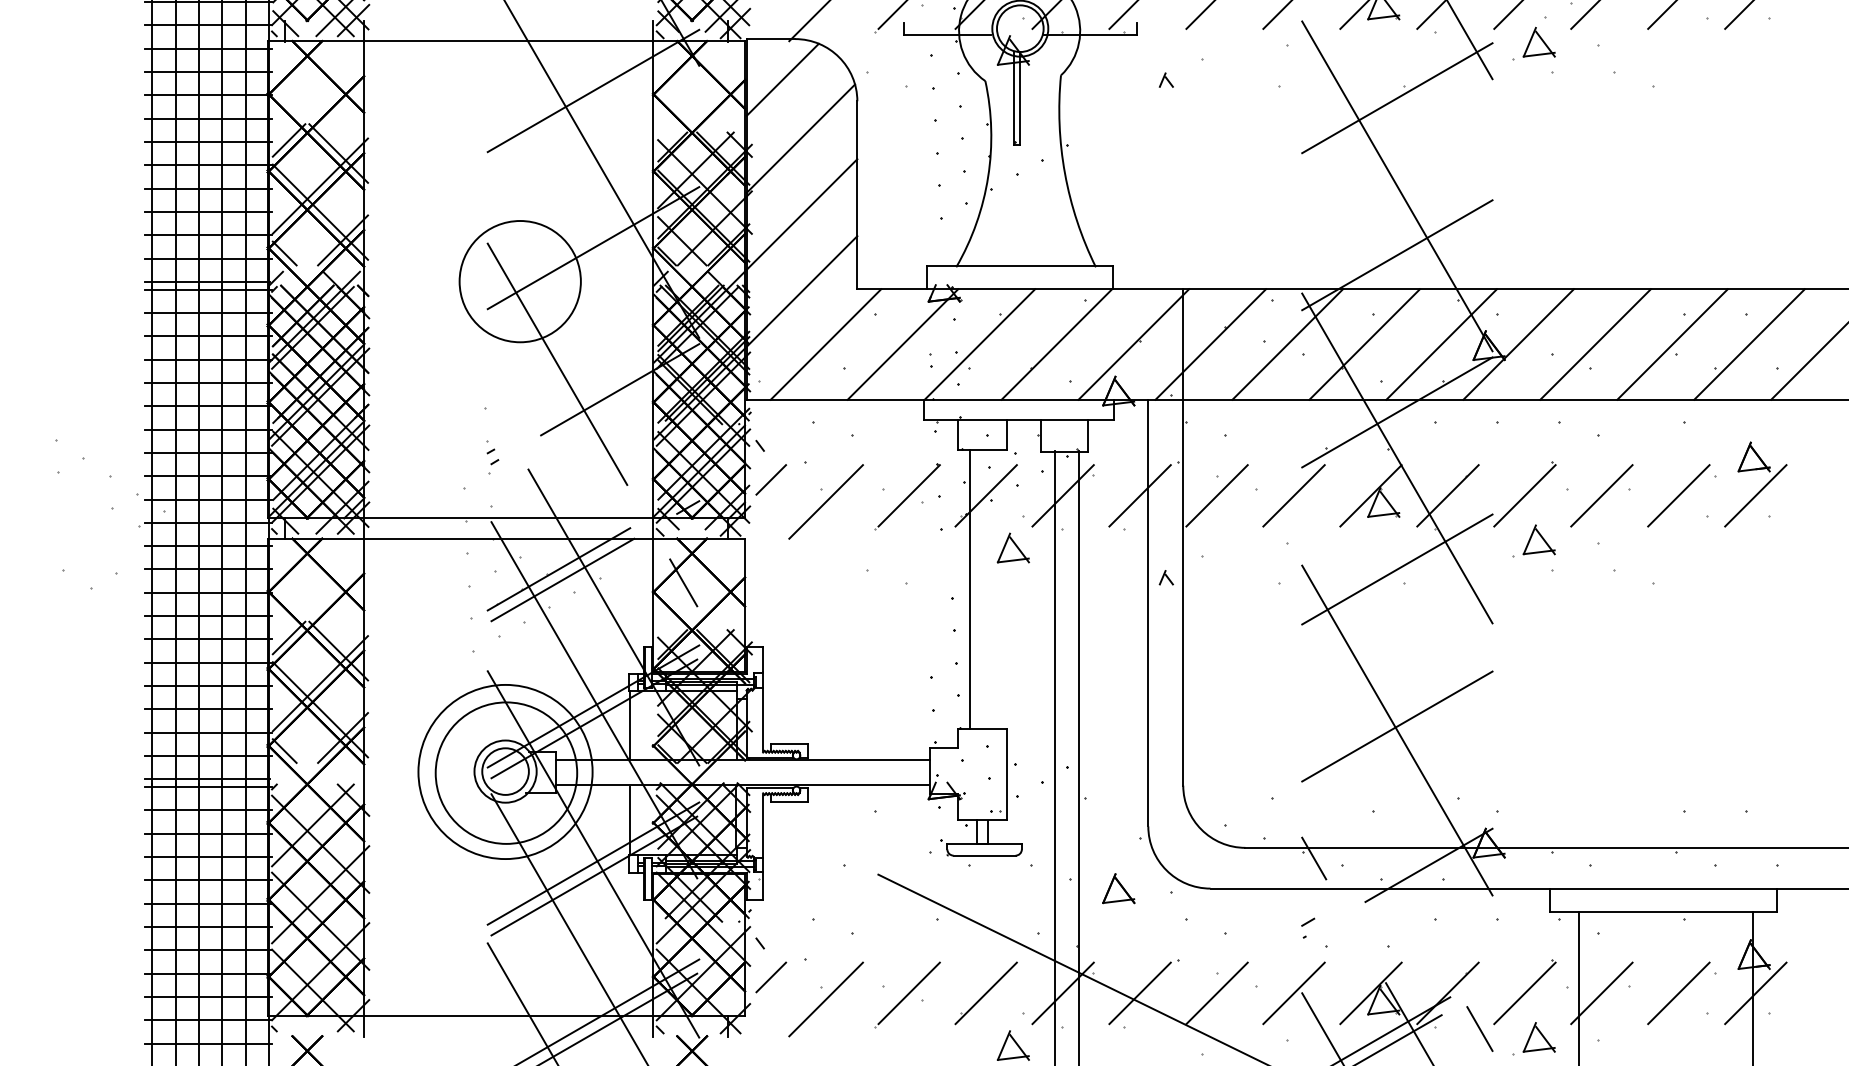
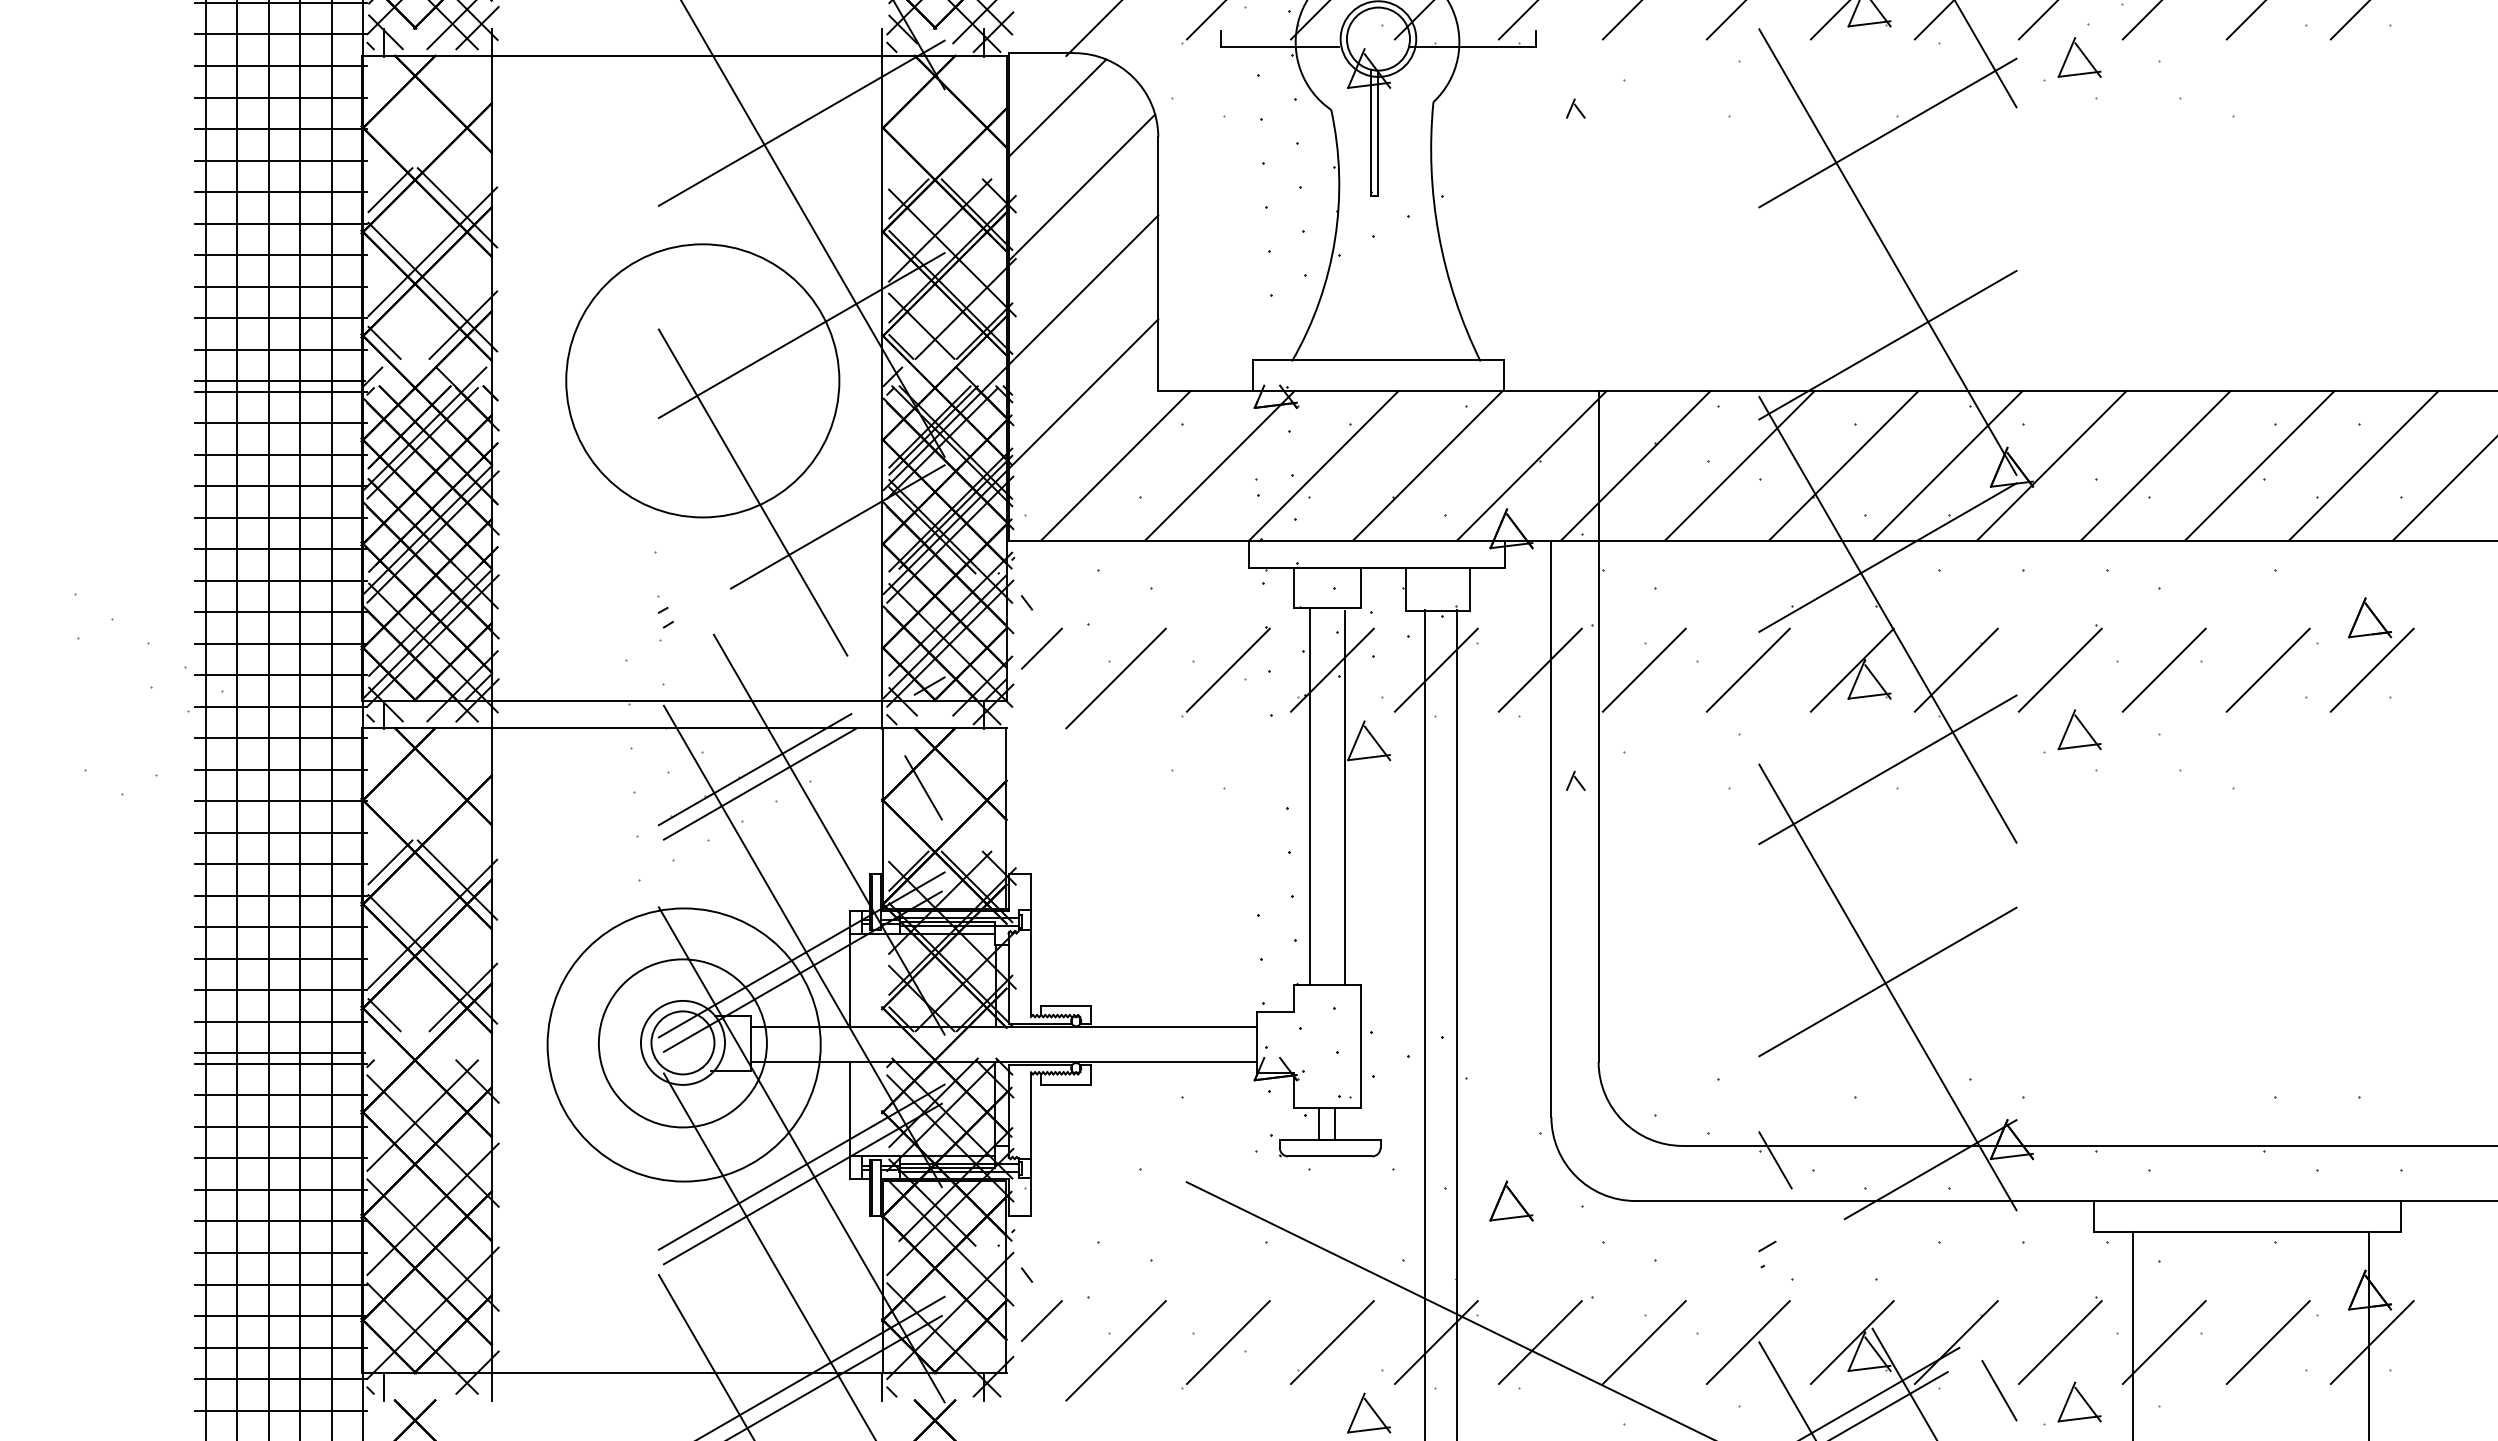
circle: (520, 281) -> (702, 380), size x1.67
line: (995, 589) -> (1344, 797), added
circle: (505, 772) -> (682, 1043), size x0.71
circle: (505, 772) -> (683, 1044), size x1.43
line: (284, 1026) -> (384, 1387), added

